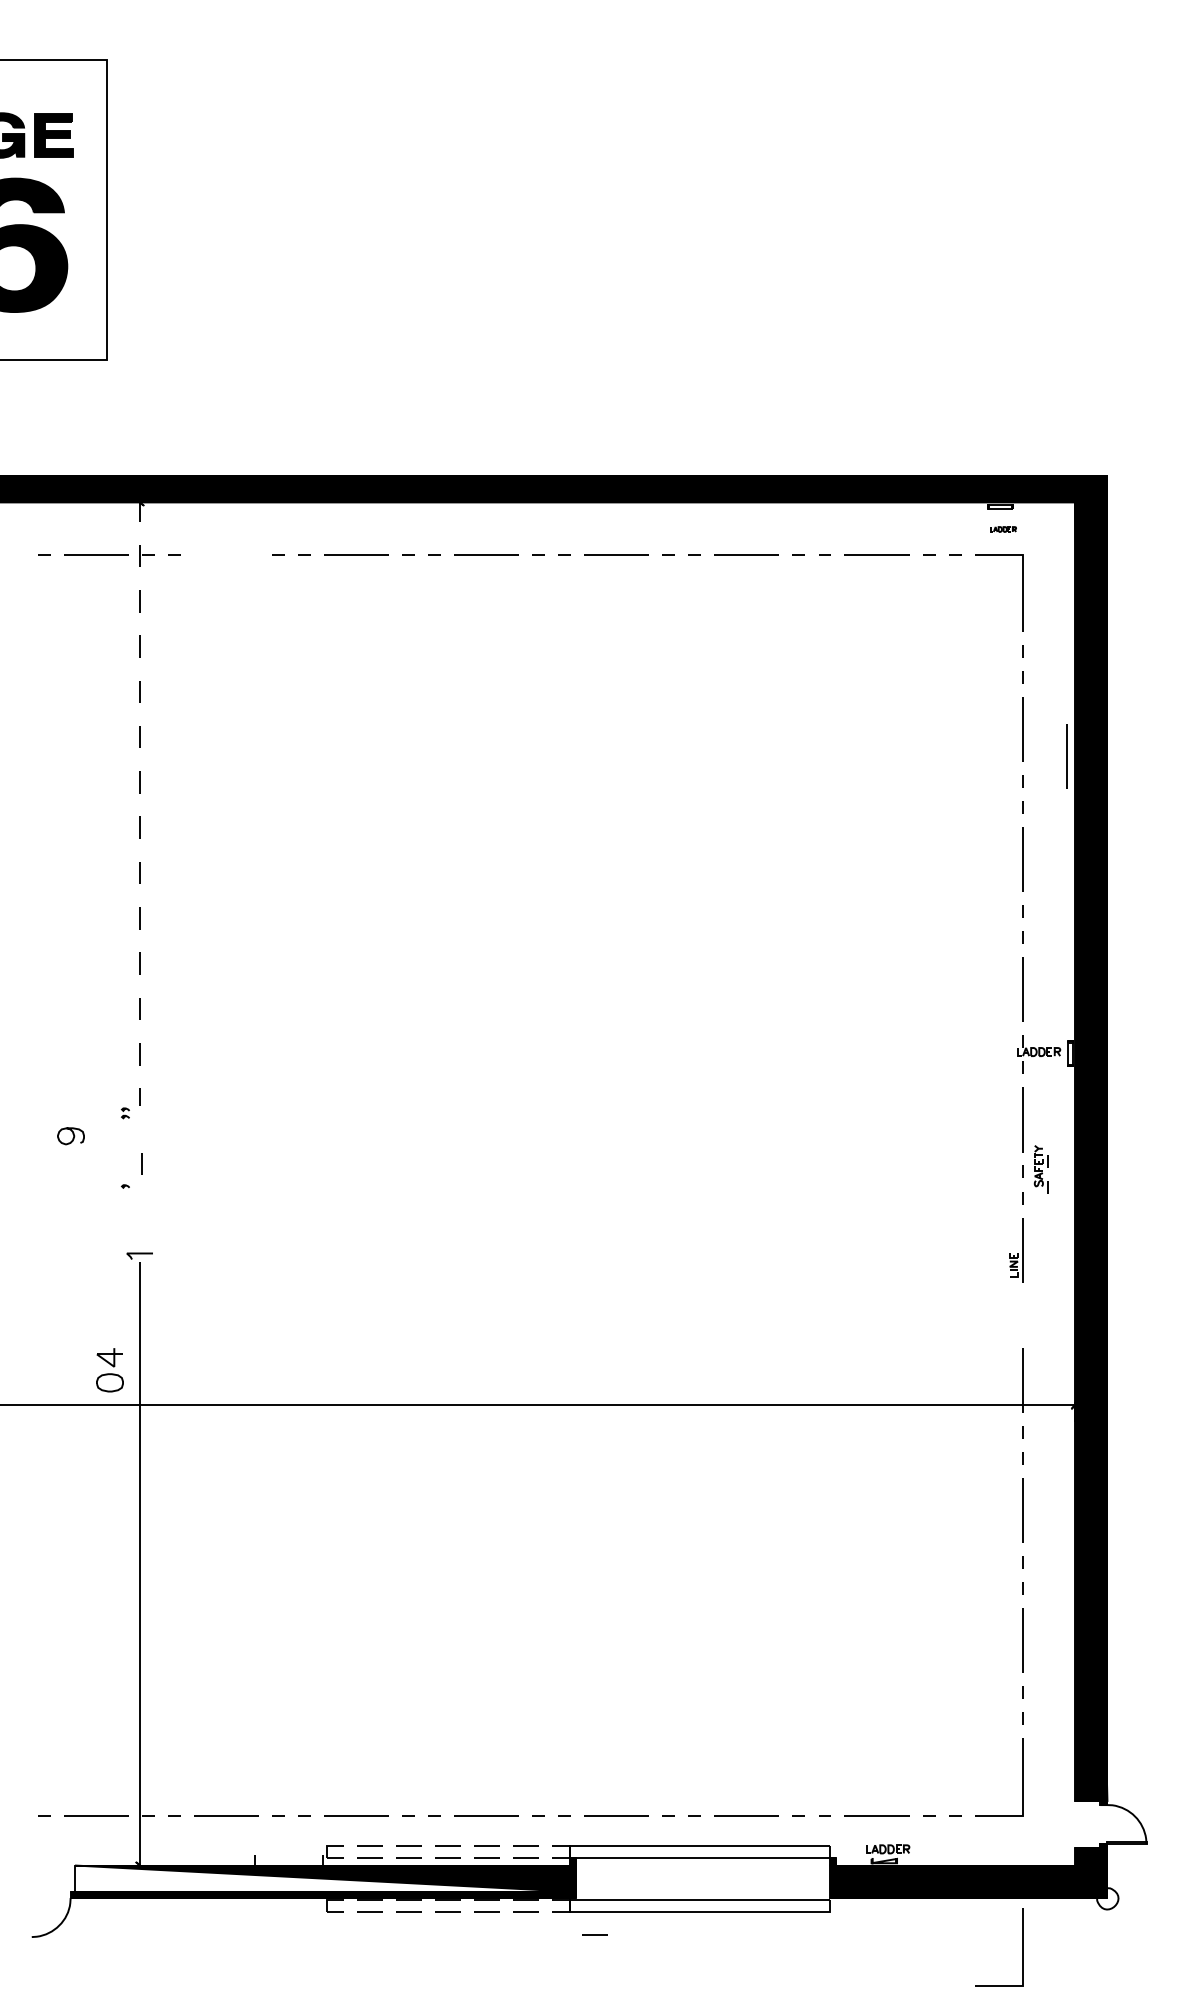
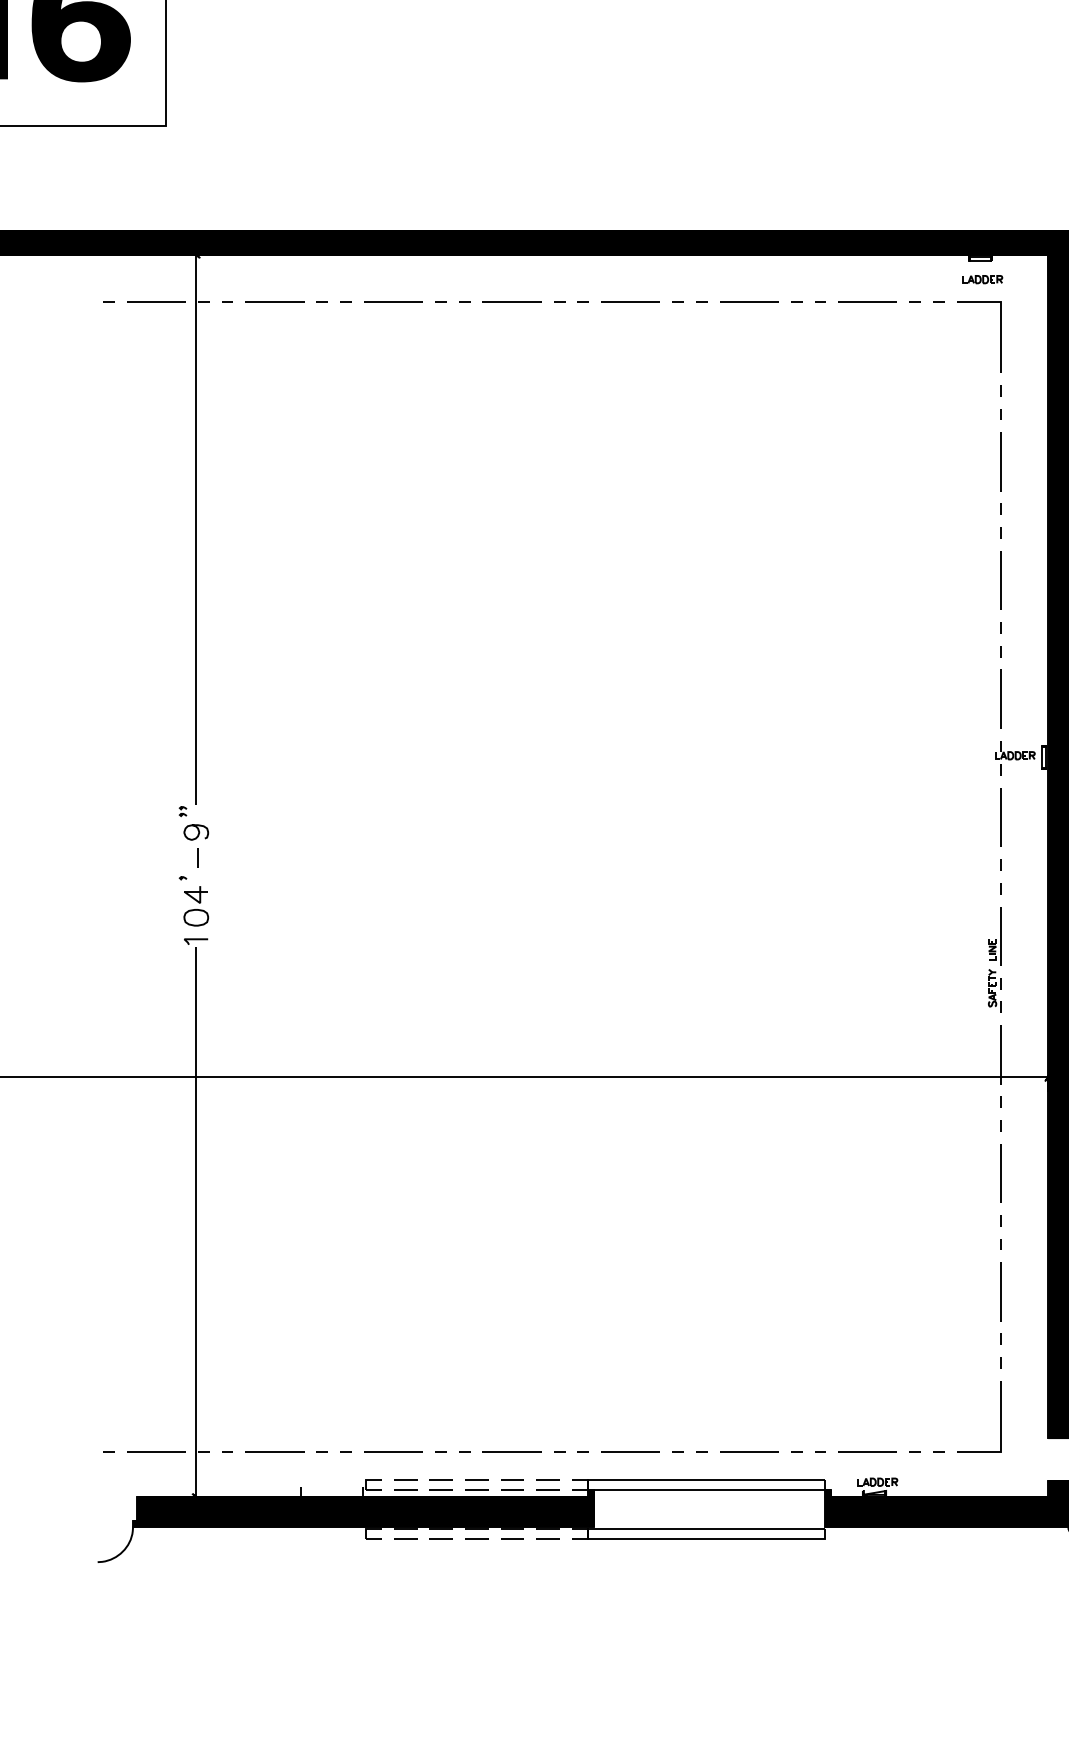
part: (1003, 529) -> (983, 279), size x1.67
line: (226, 554) -> (275, 302), added
line: (1066, 756) -> (1040, 486), removed
line: (140, 802) -> (196, 528), dashed -> solid
curve: (72, 1134) -> (197, 830), moved
part: (1040, 1169) -> (994, 991), moved
part: (109, 1370) -> (195, 906), moved
fill: (325, 1878) -> (365, 1508), added
line: (594, 1934) -> (610, 1559), removed
line: (1022, 1947) -> (1000, 1571), removed

